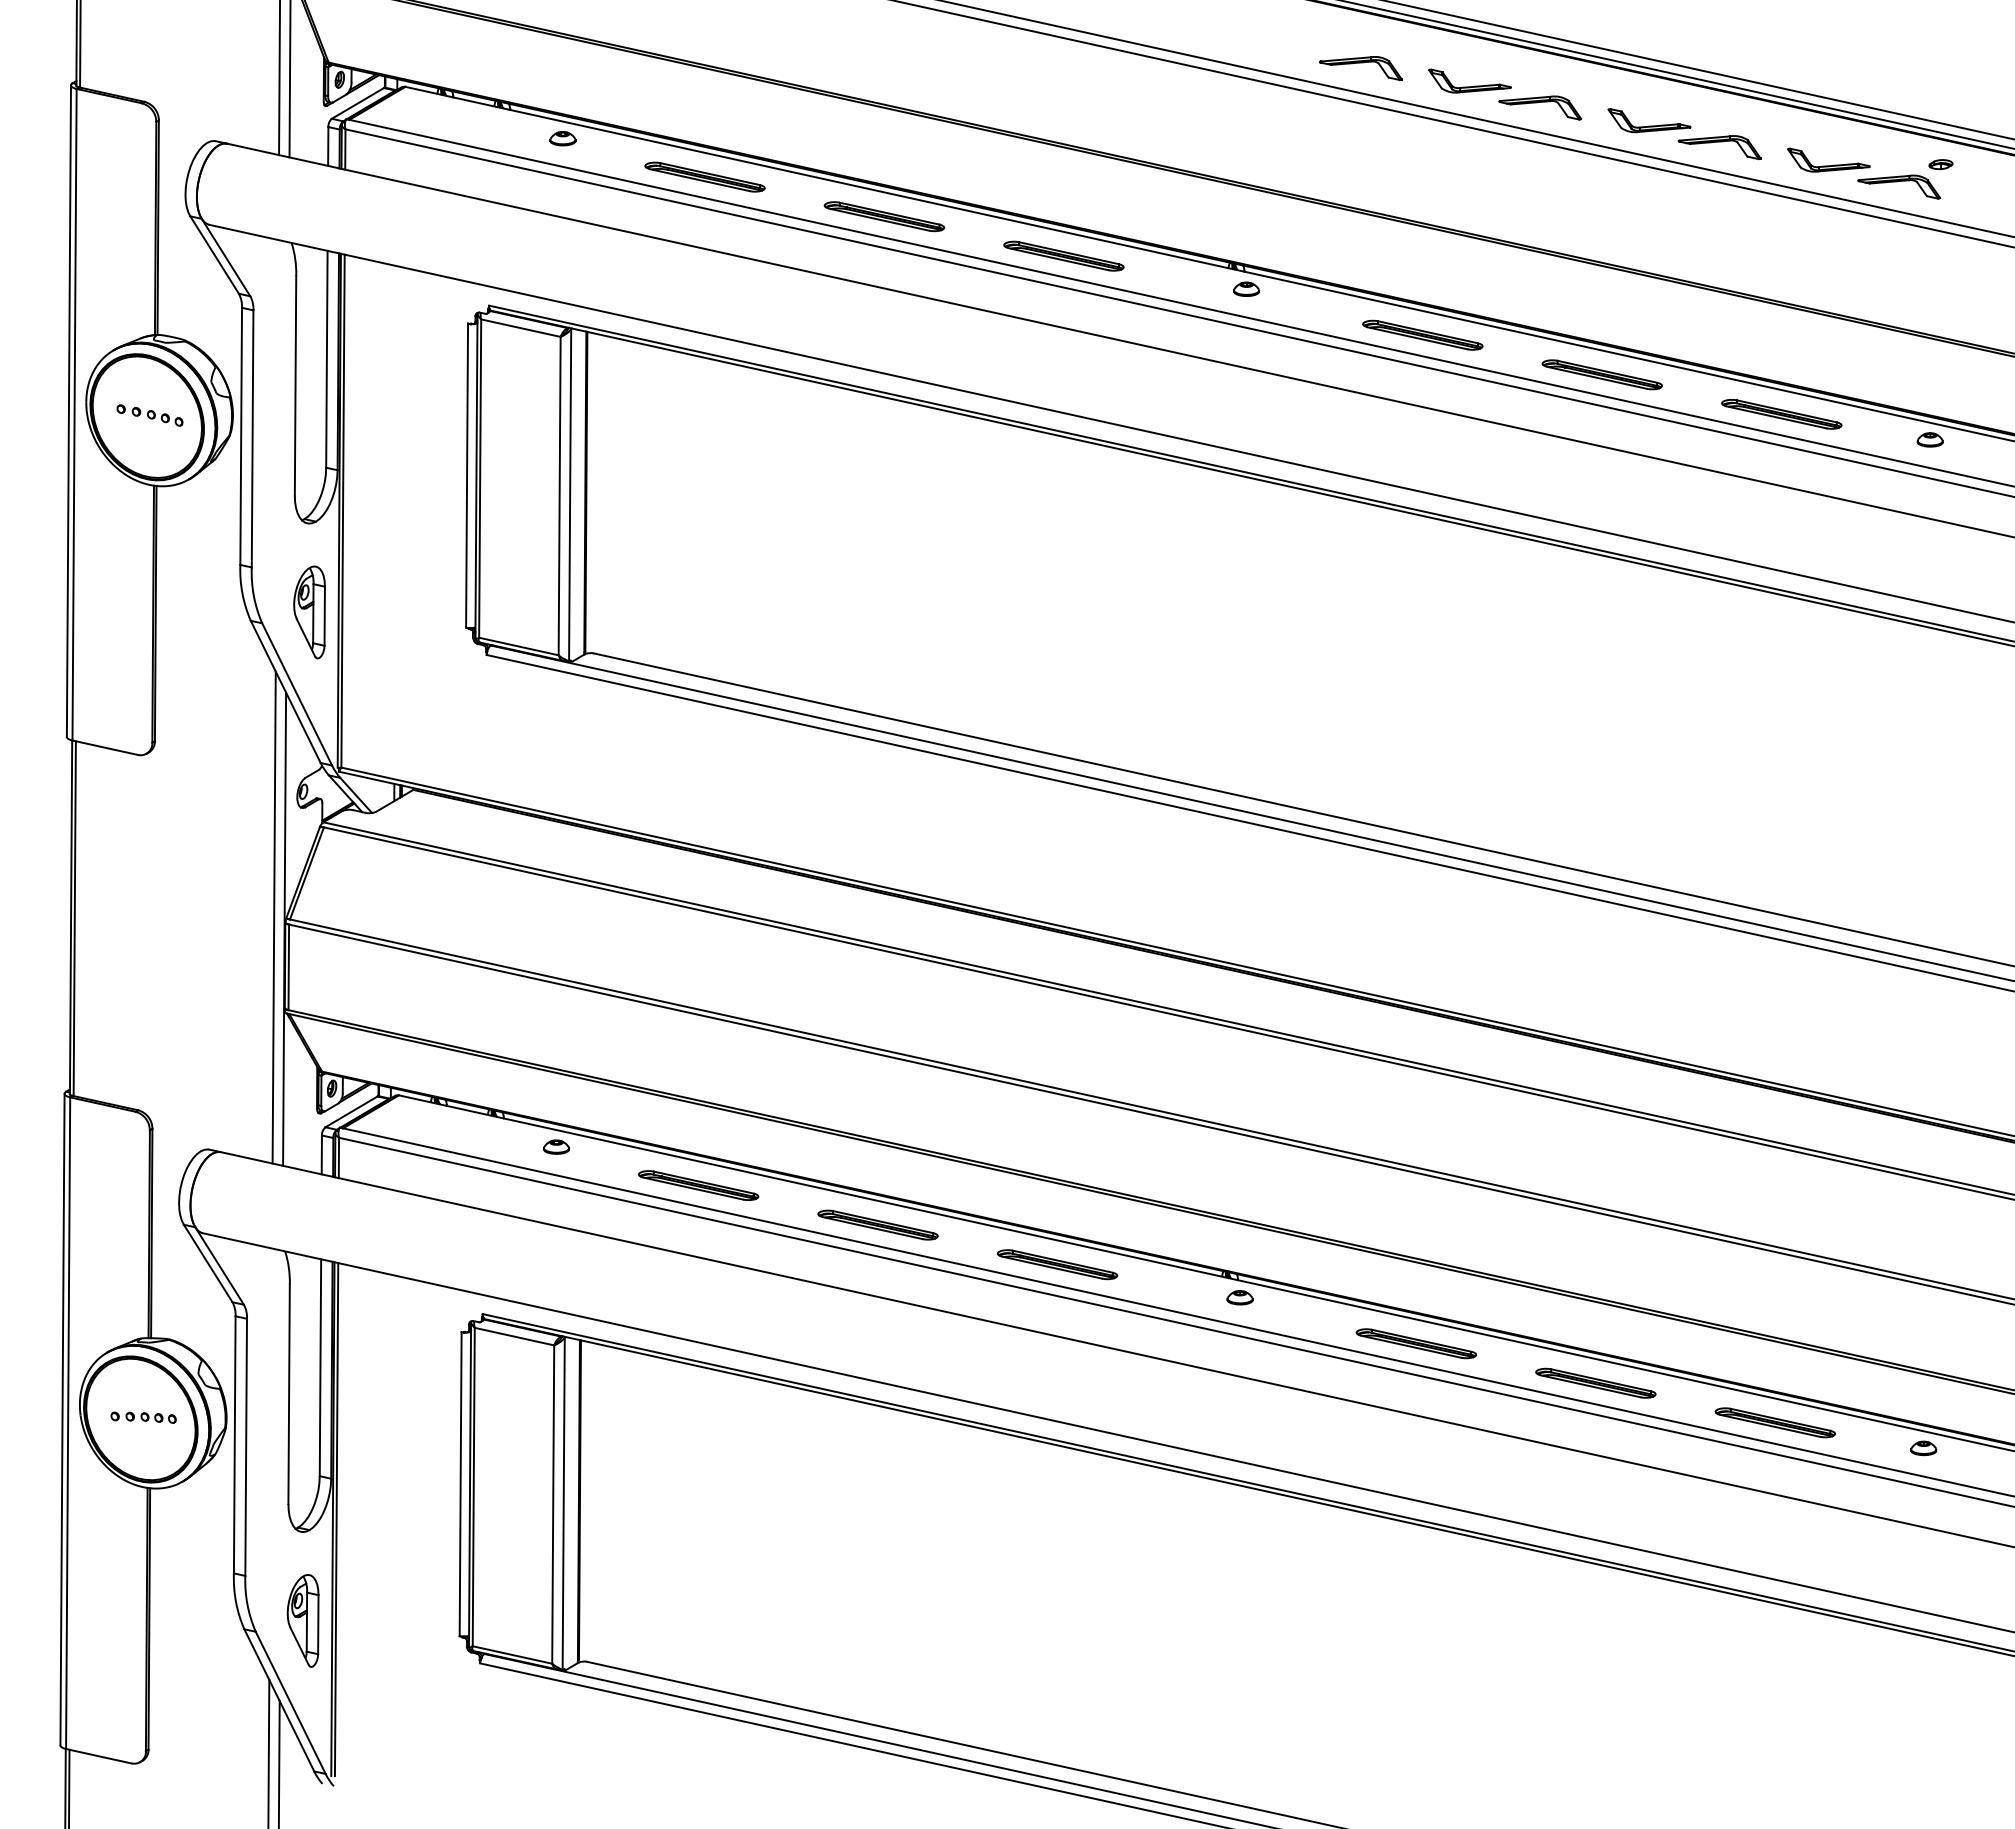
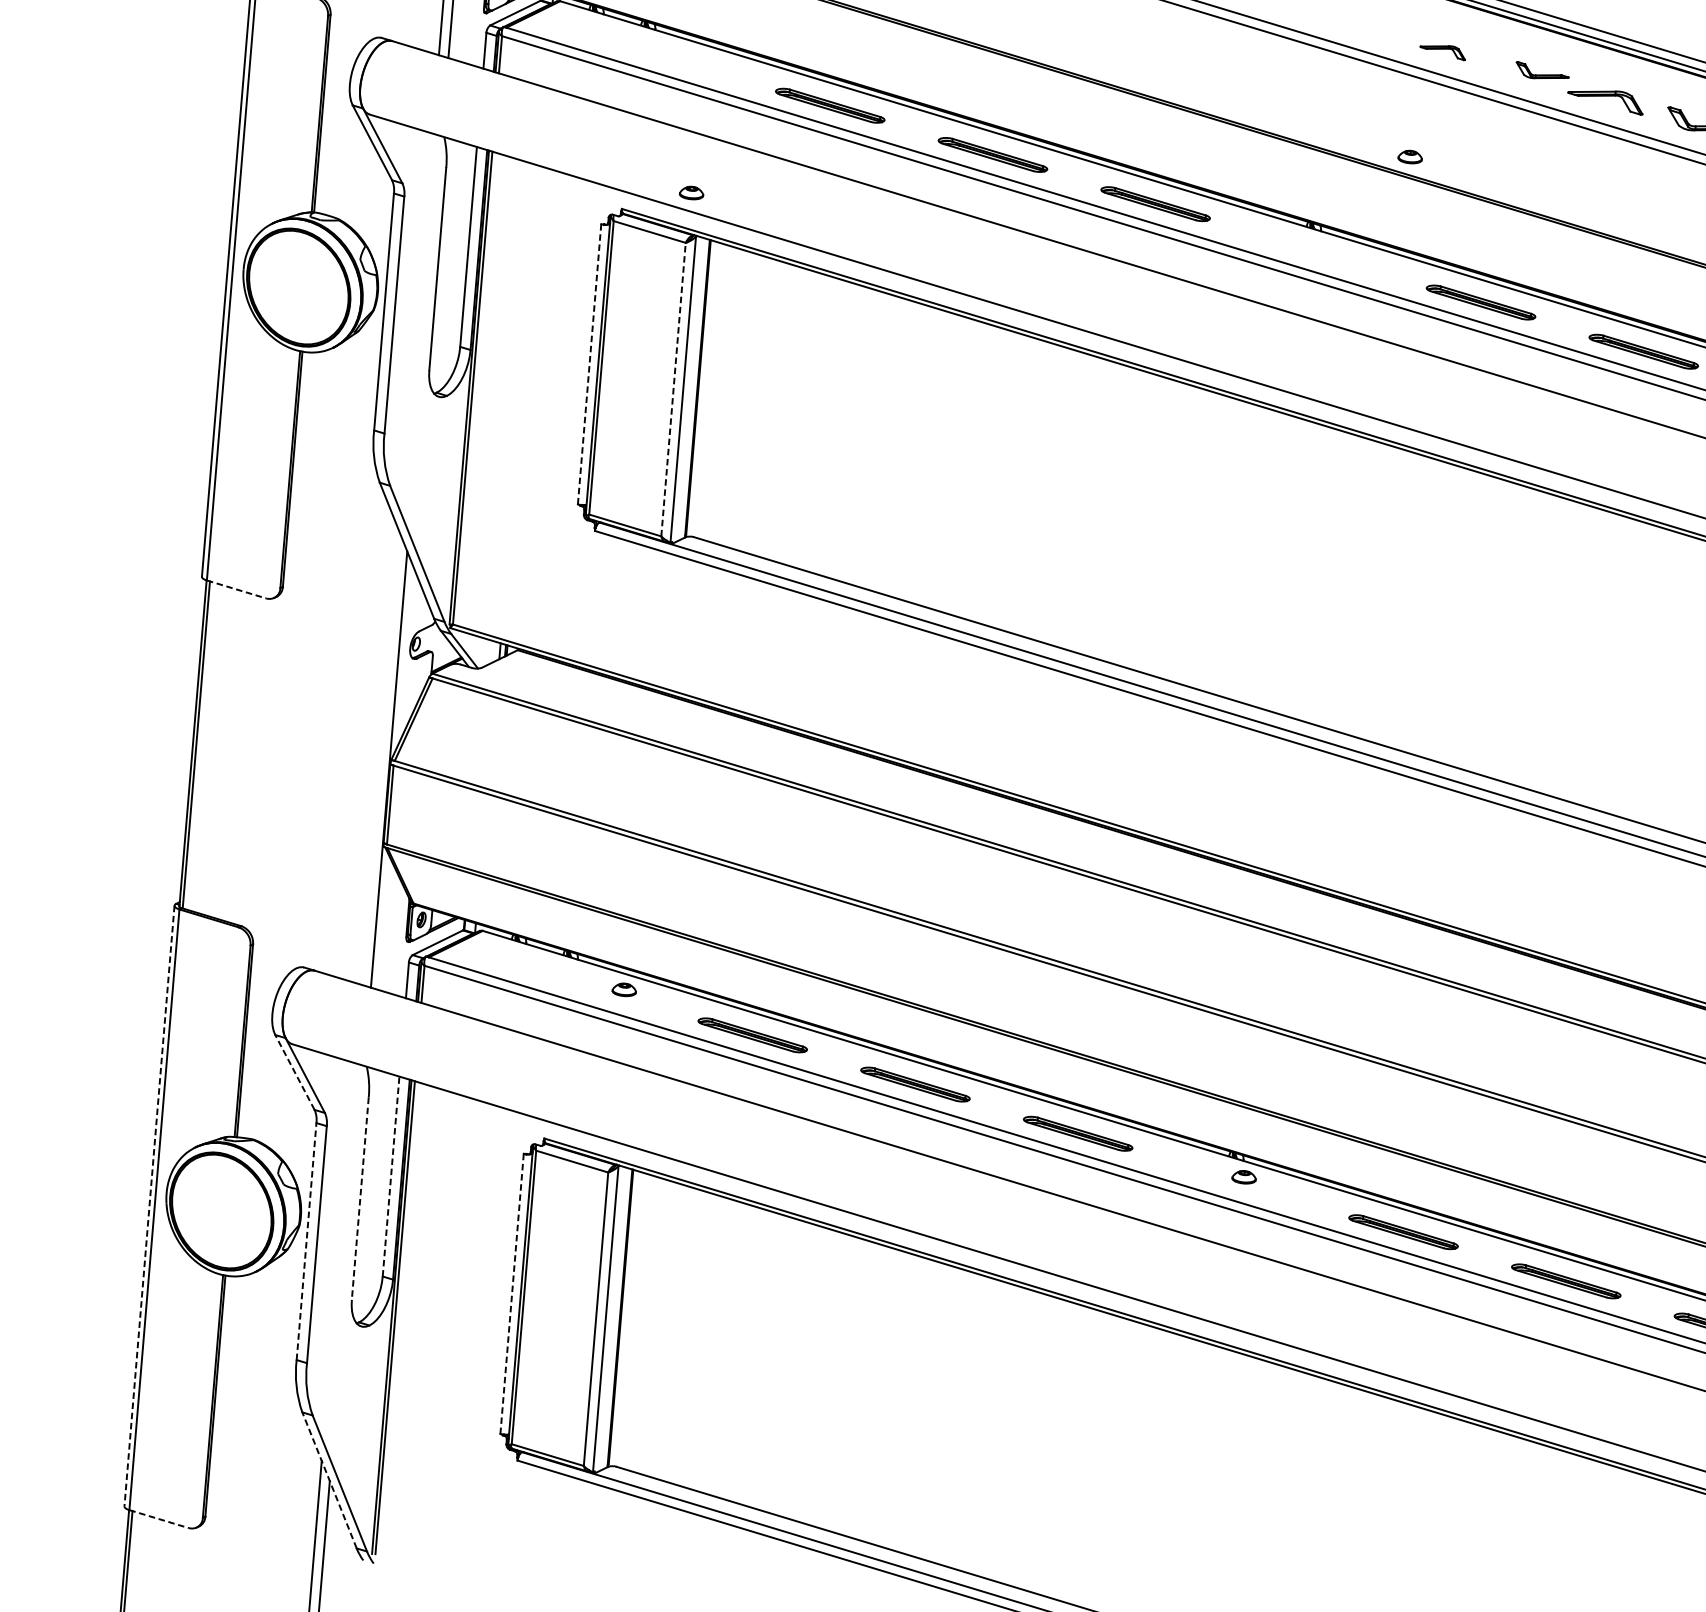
part: (1360, 68) -> (1442, 52), size x0.6
part: (1469, 80) -> (1542, 70), size x0.7
part: (562, 138) -> (691, 192), moved
part: (1246, 288) -> (1410, 156), moved
part: (149, 415) -> (300, 286), removed
line: (467, 475) -> (590, 364), solid -> dashed
line: (559, 495) -> (673, 389), solid -> dashed
part: (309, 612) -> (434, 479), removed
line: (105, 747) -> (236, 589), solid -> dashed
line: (273, 917) -> (379, 757), removed
line: (208, 1263) -> (295, 1072), solid -> dashed
line: (320, 1367) -> (391, 1176), solid -> dashed
line: (289, 1394) -> (360, 1199), solid -> dashed
part: (143, 1417) -> (224, 1209), removed
line: (62, 1419) -> (149, 1205), solid -> dashed
line: (234, 1444) -> (306, 1241), solid -> dashed
line: (460, 1483) -> (512, 1293), solid -> dashed
part: (302, 1620) -> (356, 1408), removed
line: (279, 1699) -> (329, 1479), solid -> dashed
line: (98, 1756) -> (158, 1519), solid -> dashed

